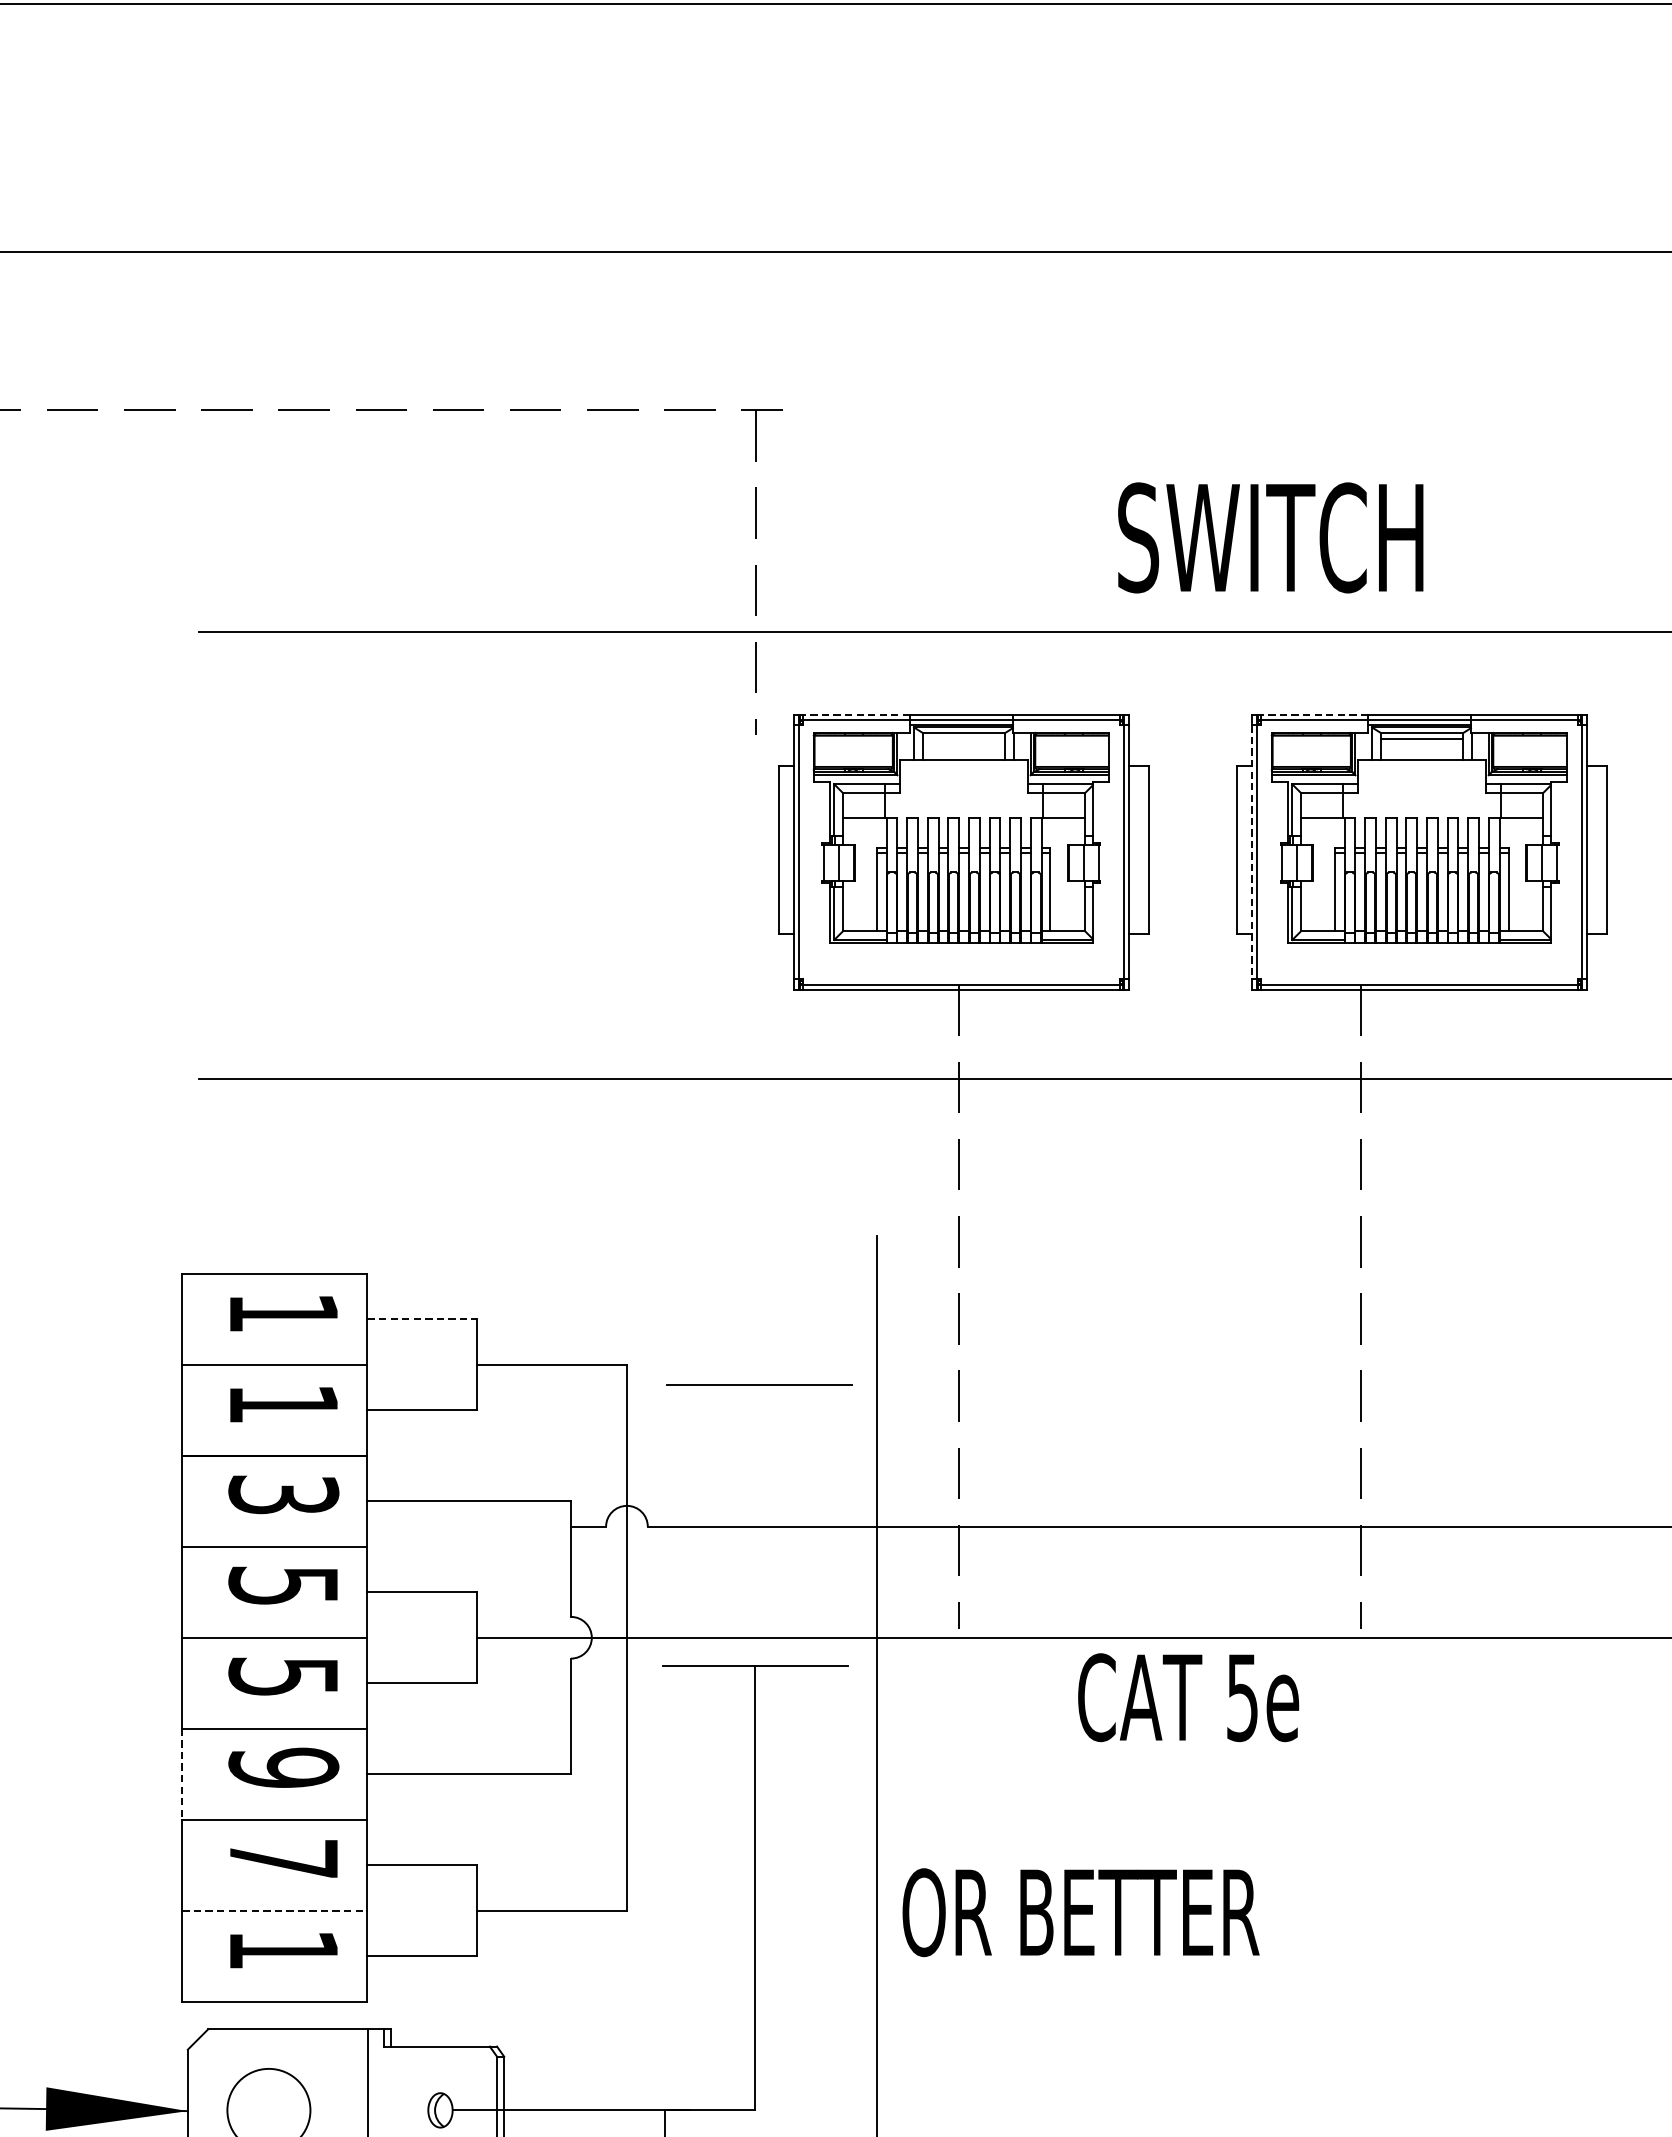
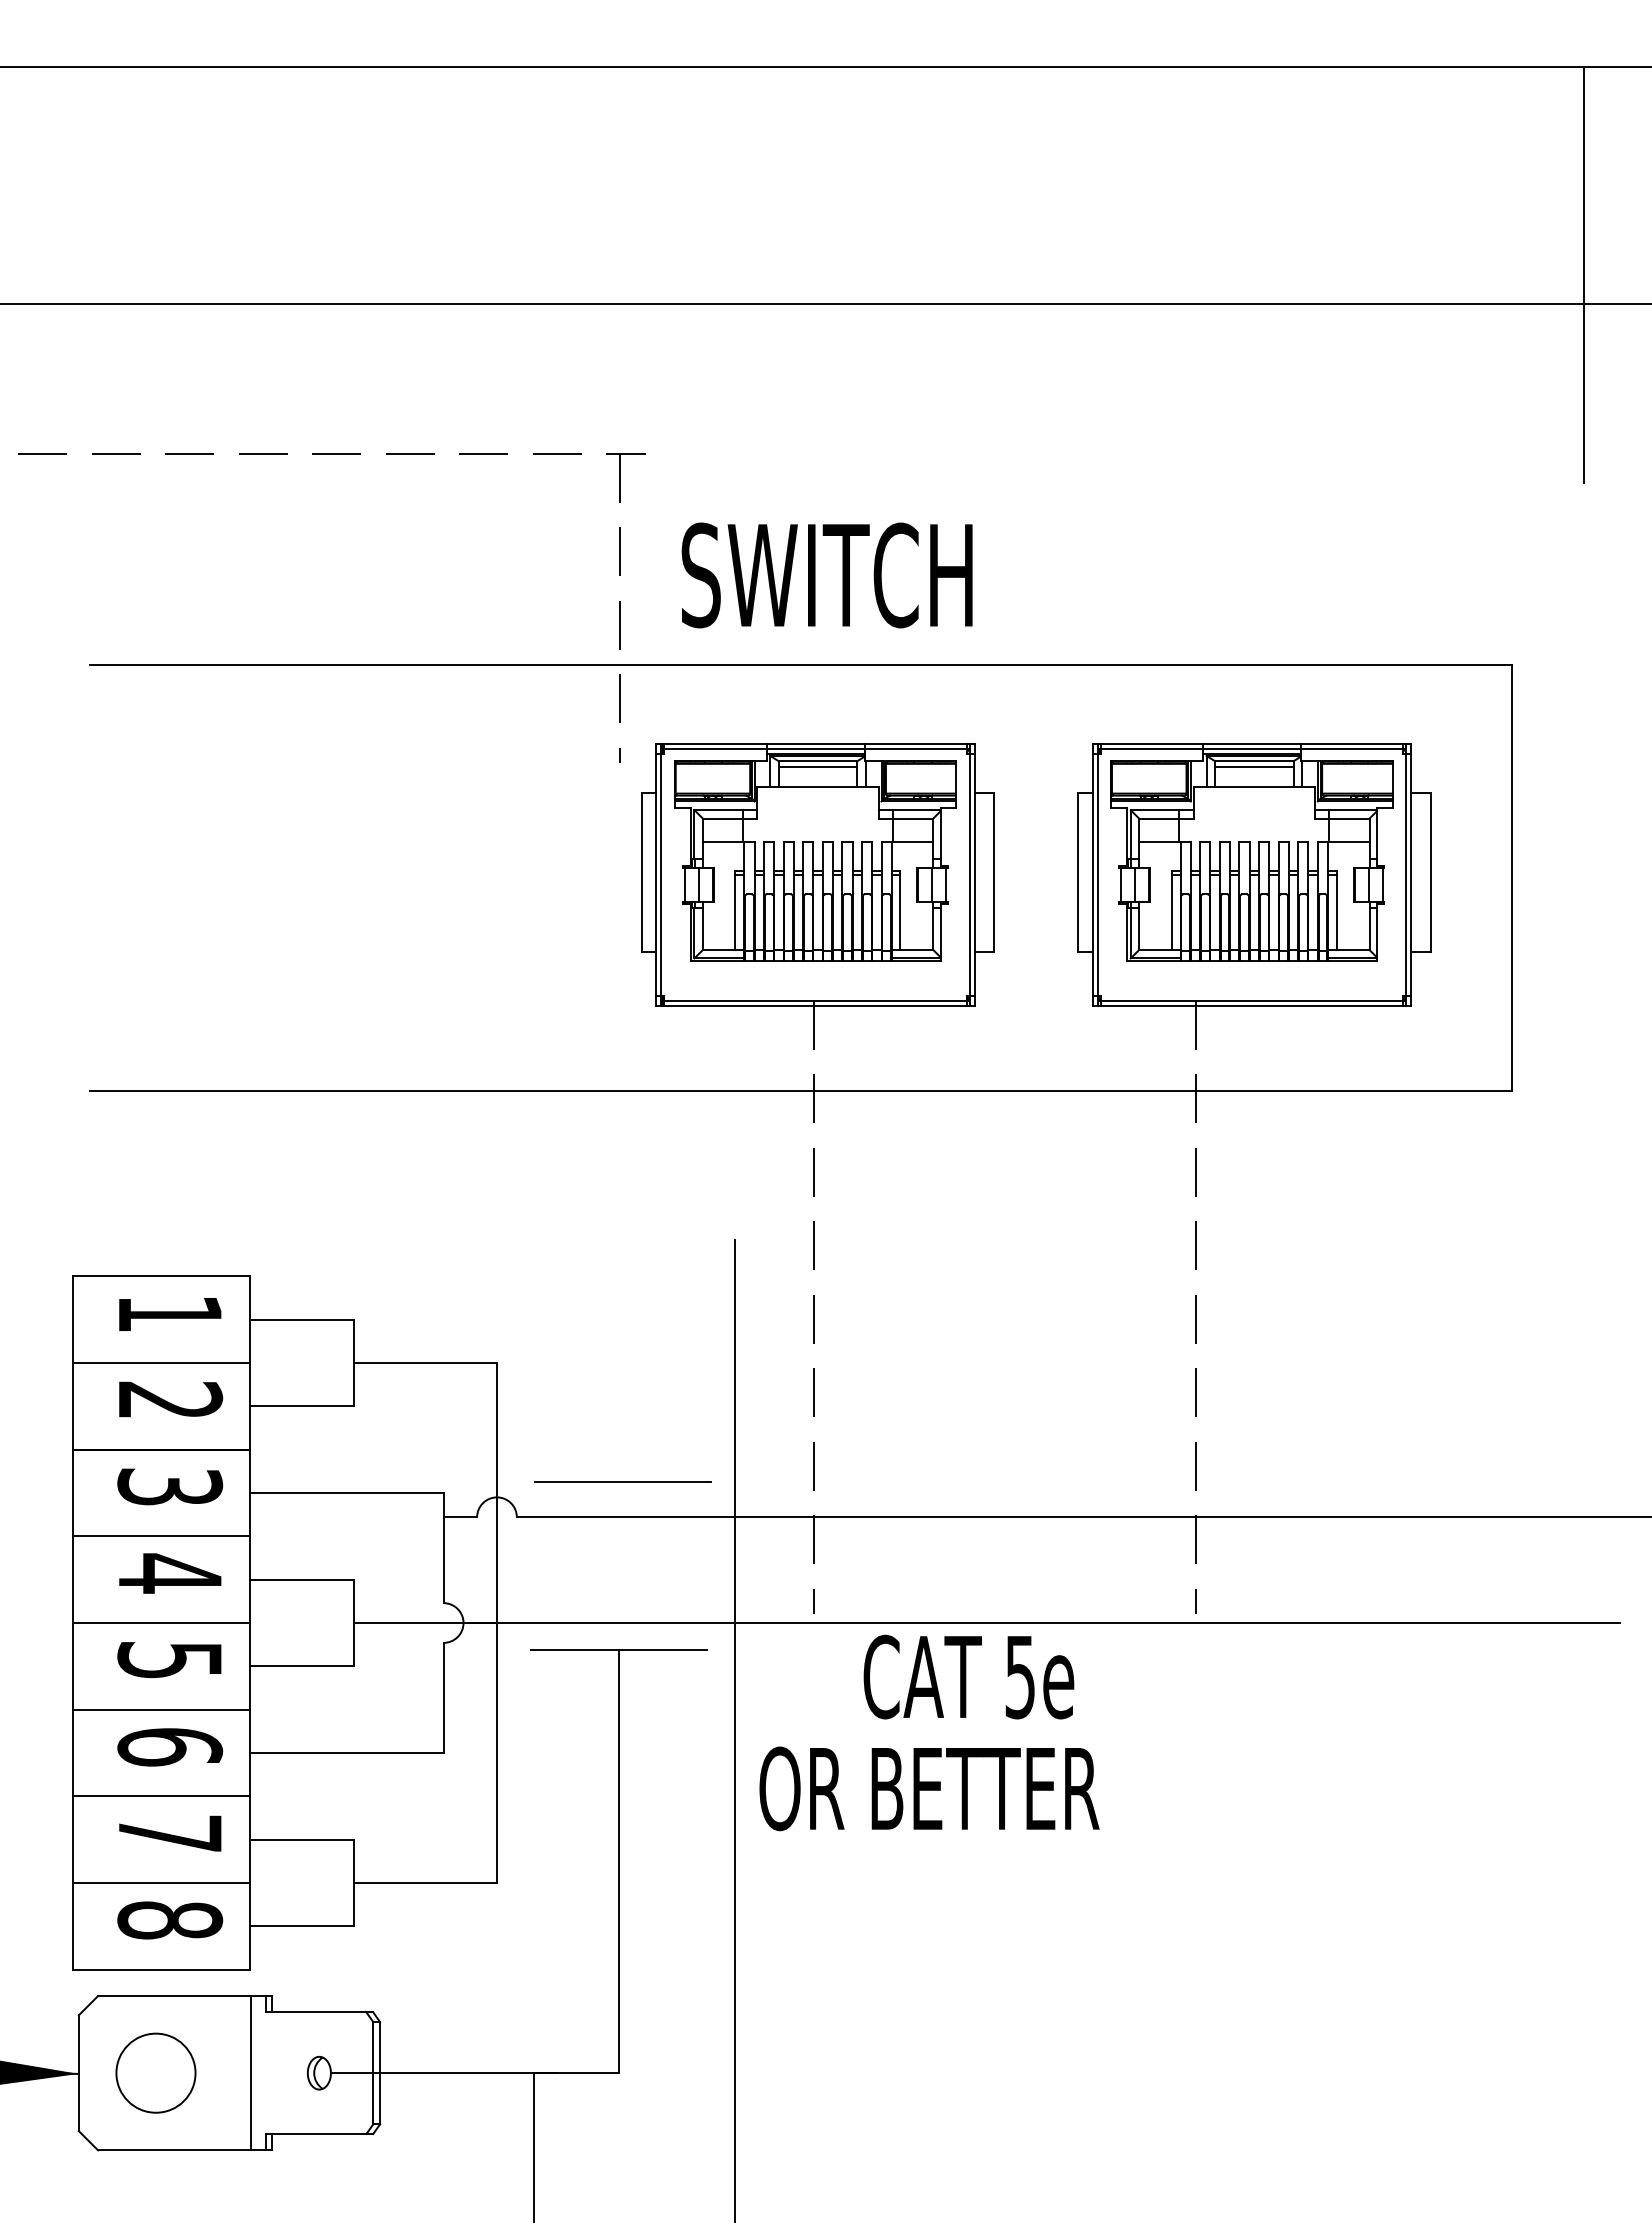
text: (1270, 537) -> (826, 575), moved
line: (855, 715) -> (714, 744), dashed -> solid
line: (1314, 715) -> (1151, 744), dashed -> solid
line: (963, 739) -> (817, 767), added
line: (1252, 852) -> (1092, 875), dashed -> solid
line: (422, 1319) -> (302, 1319), dashed -> solid
line: (758, 1384) -> (622, 1481), moved
text: (285, 1403) -> (171, 1399), 1 -> 2
text: (283, 1585) -> (169, 1573), 5 -> 4
text: (1188, 1697) -> (968, 1676), moved
text: (284, 1767) -> (170, 1746), 9 -> 6
line: (182, 1774) -> (73, 1753), dashed -> solid
line: (275, 1911) -> (162, 1883), dashed -> solid
text: (1081, 1912) -> (929, 1788), moved
text: (284, 1950) -> (170, 1920), 1 -> 8

